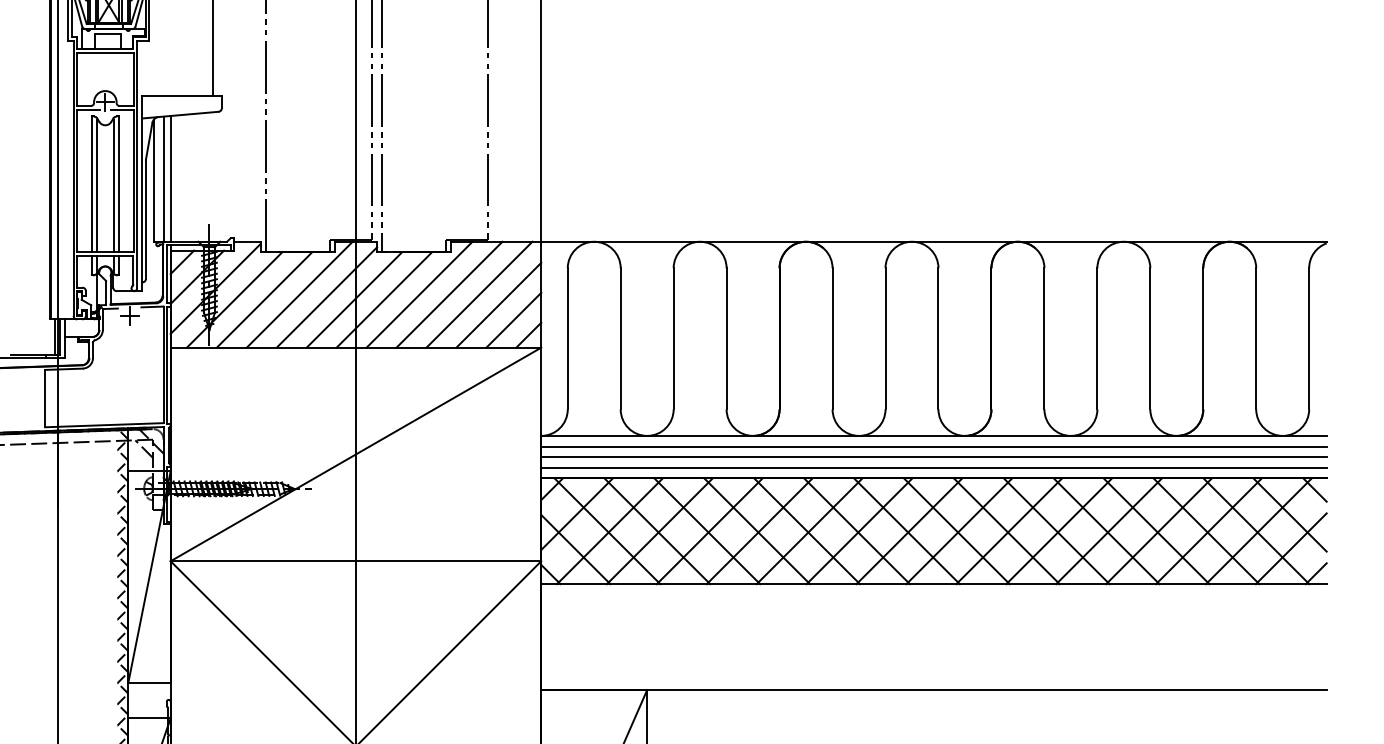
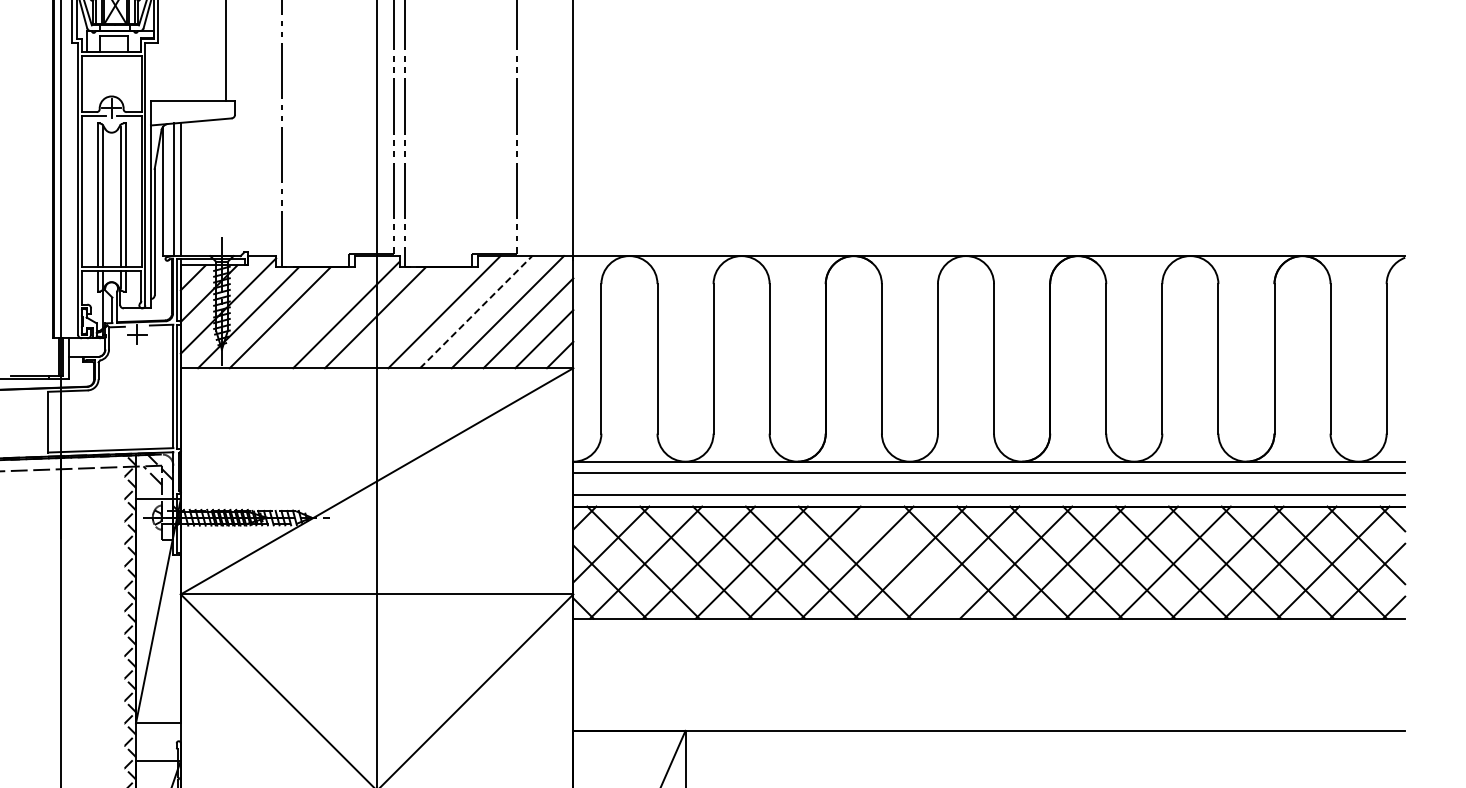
line: (449, 294) -> (476, 311), solid -> dashed
line: (299, 295) -> (317, 312), removed
line: (383, 299) -> (406, 317), removed
line: (934, 457) -> (989, 484), removed
line: (856, 531) -> (907, 562), removed

